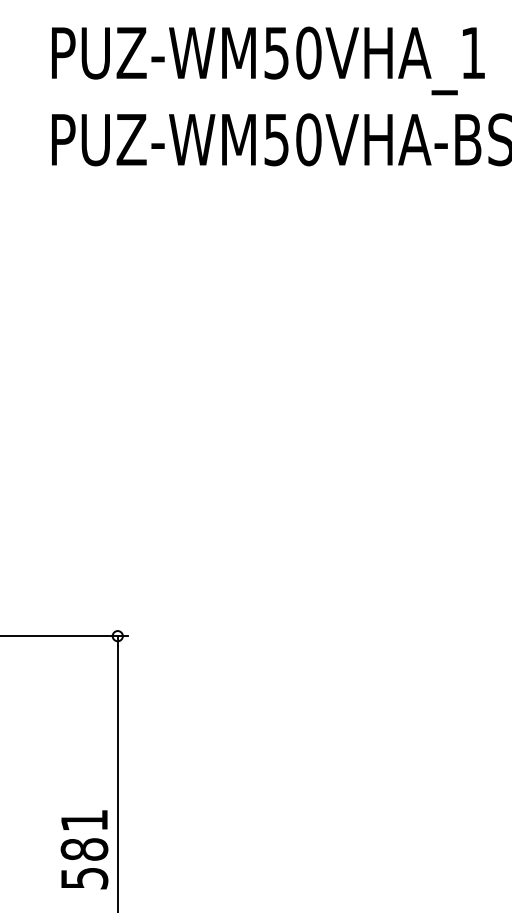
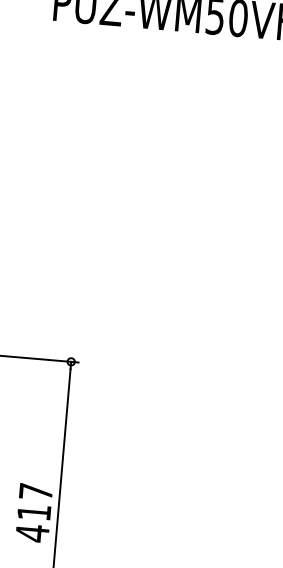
text: (84, 850) -> (34, 513), 581 -> 417

